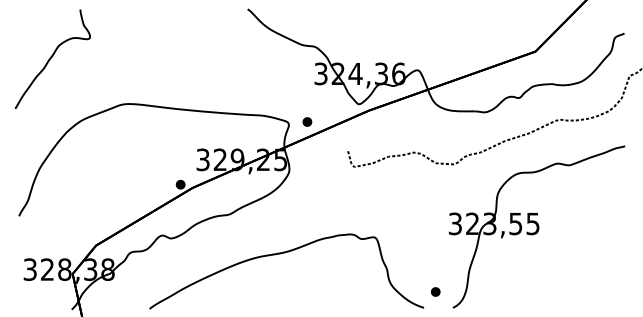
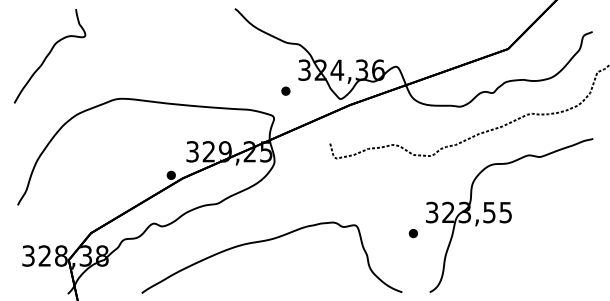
part: (307, 121) -> (286, 90), moved
part: (435, 291) -> (413, 233), moved

